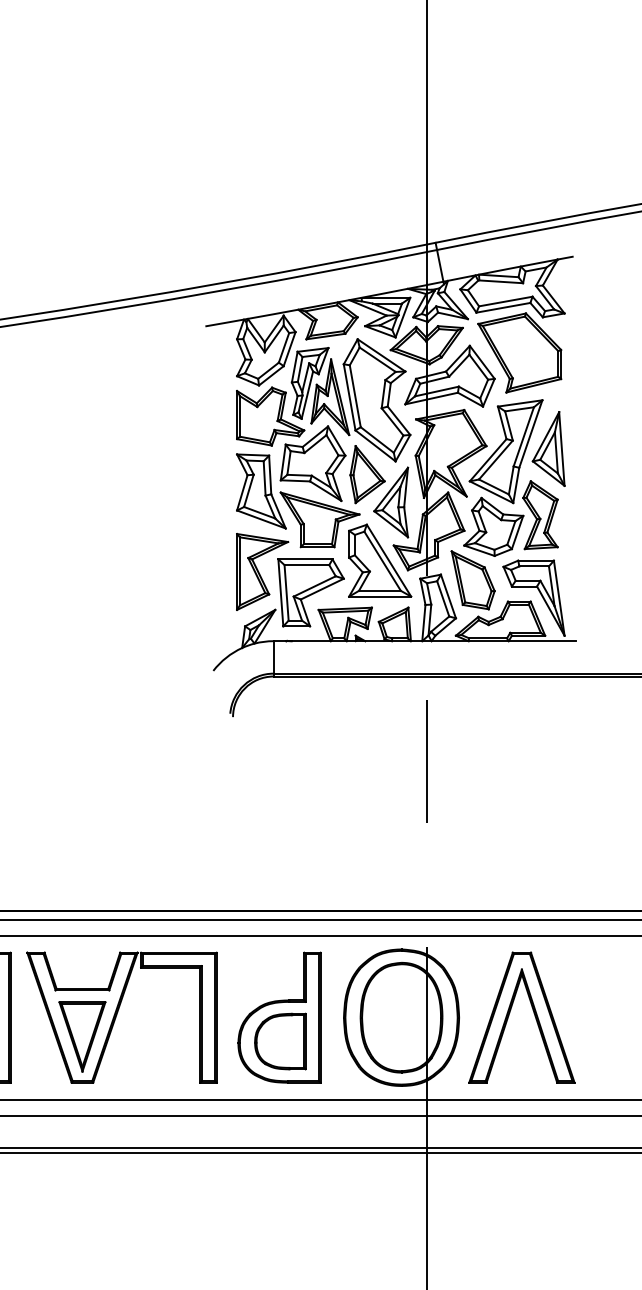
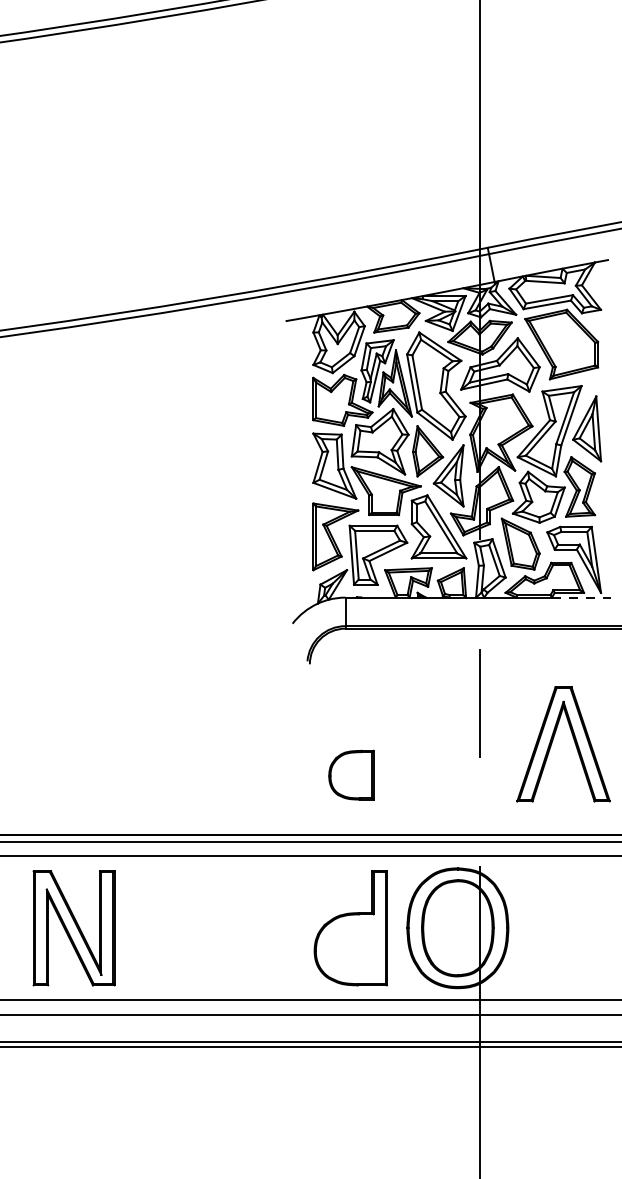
line: (542, 641) -> (581, 597), solid -> dashed
part: (510, 1013) -> (553, 740), moved
part: (122, 1017) -> (212, 928), removed
part: (280, 1040) -> (351, 774), moved

